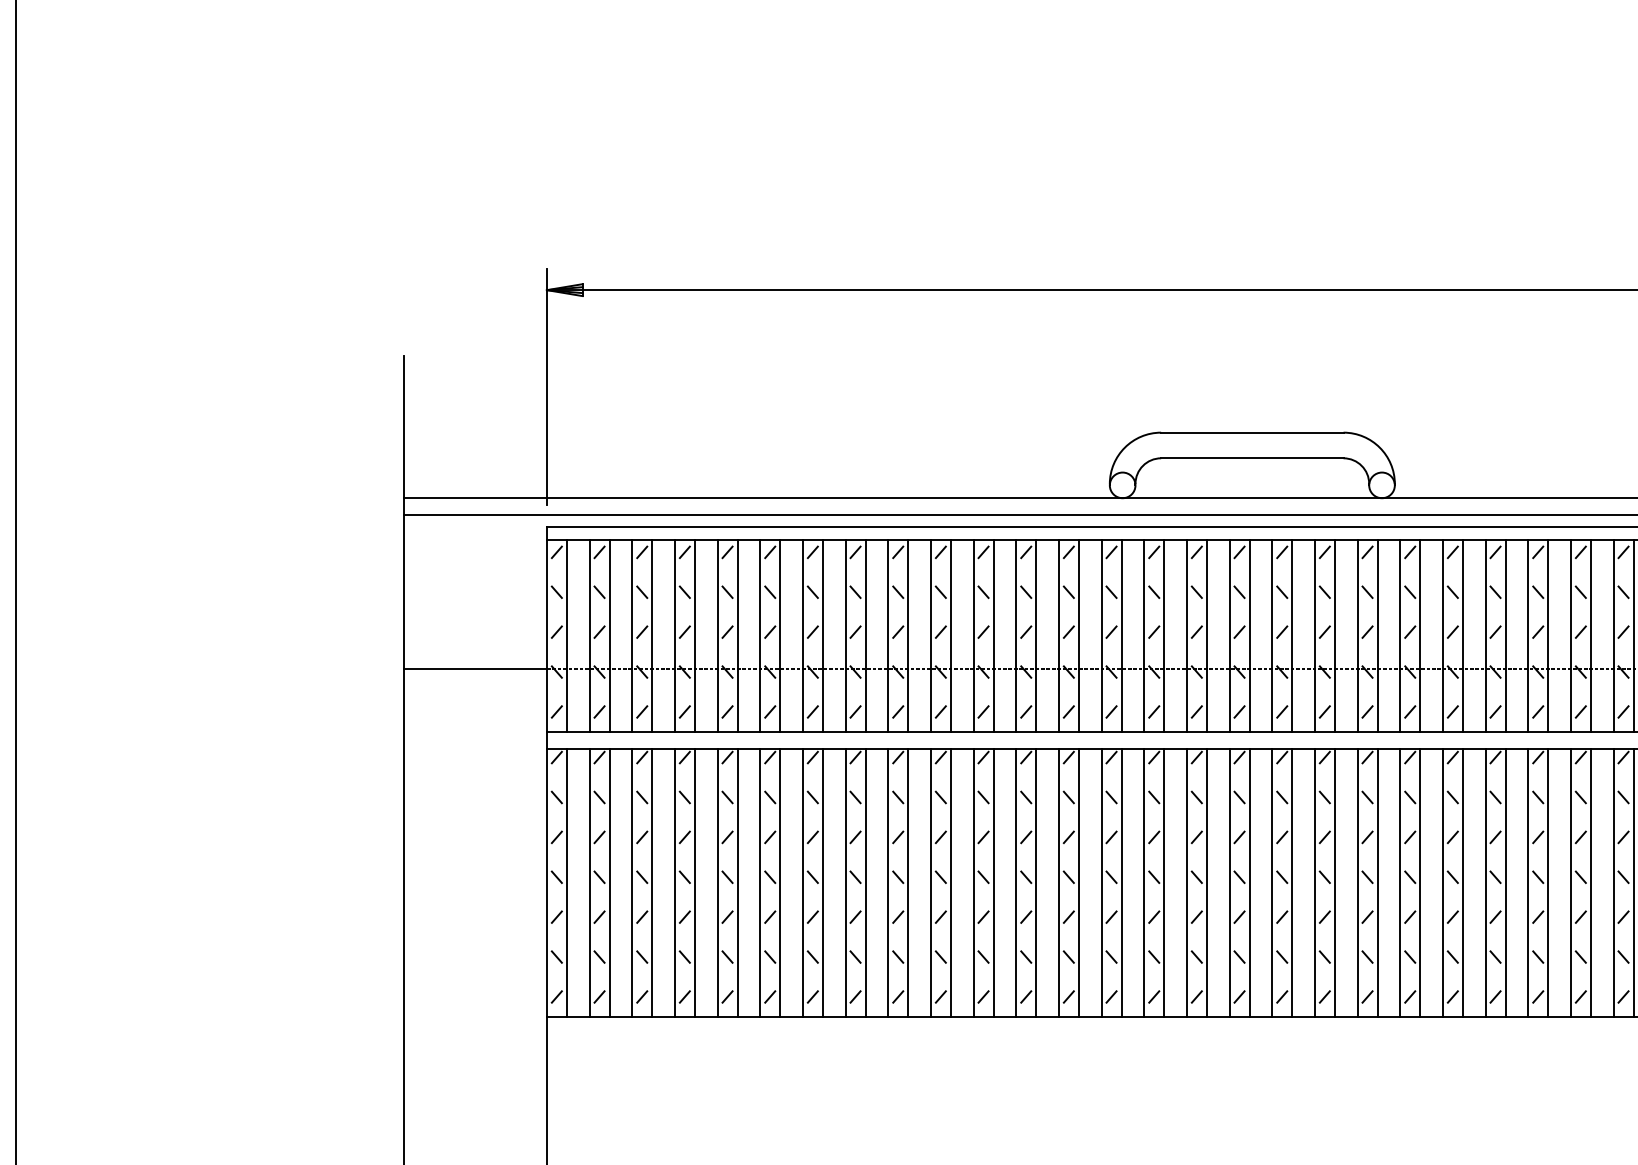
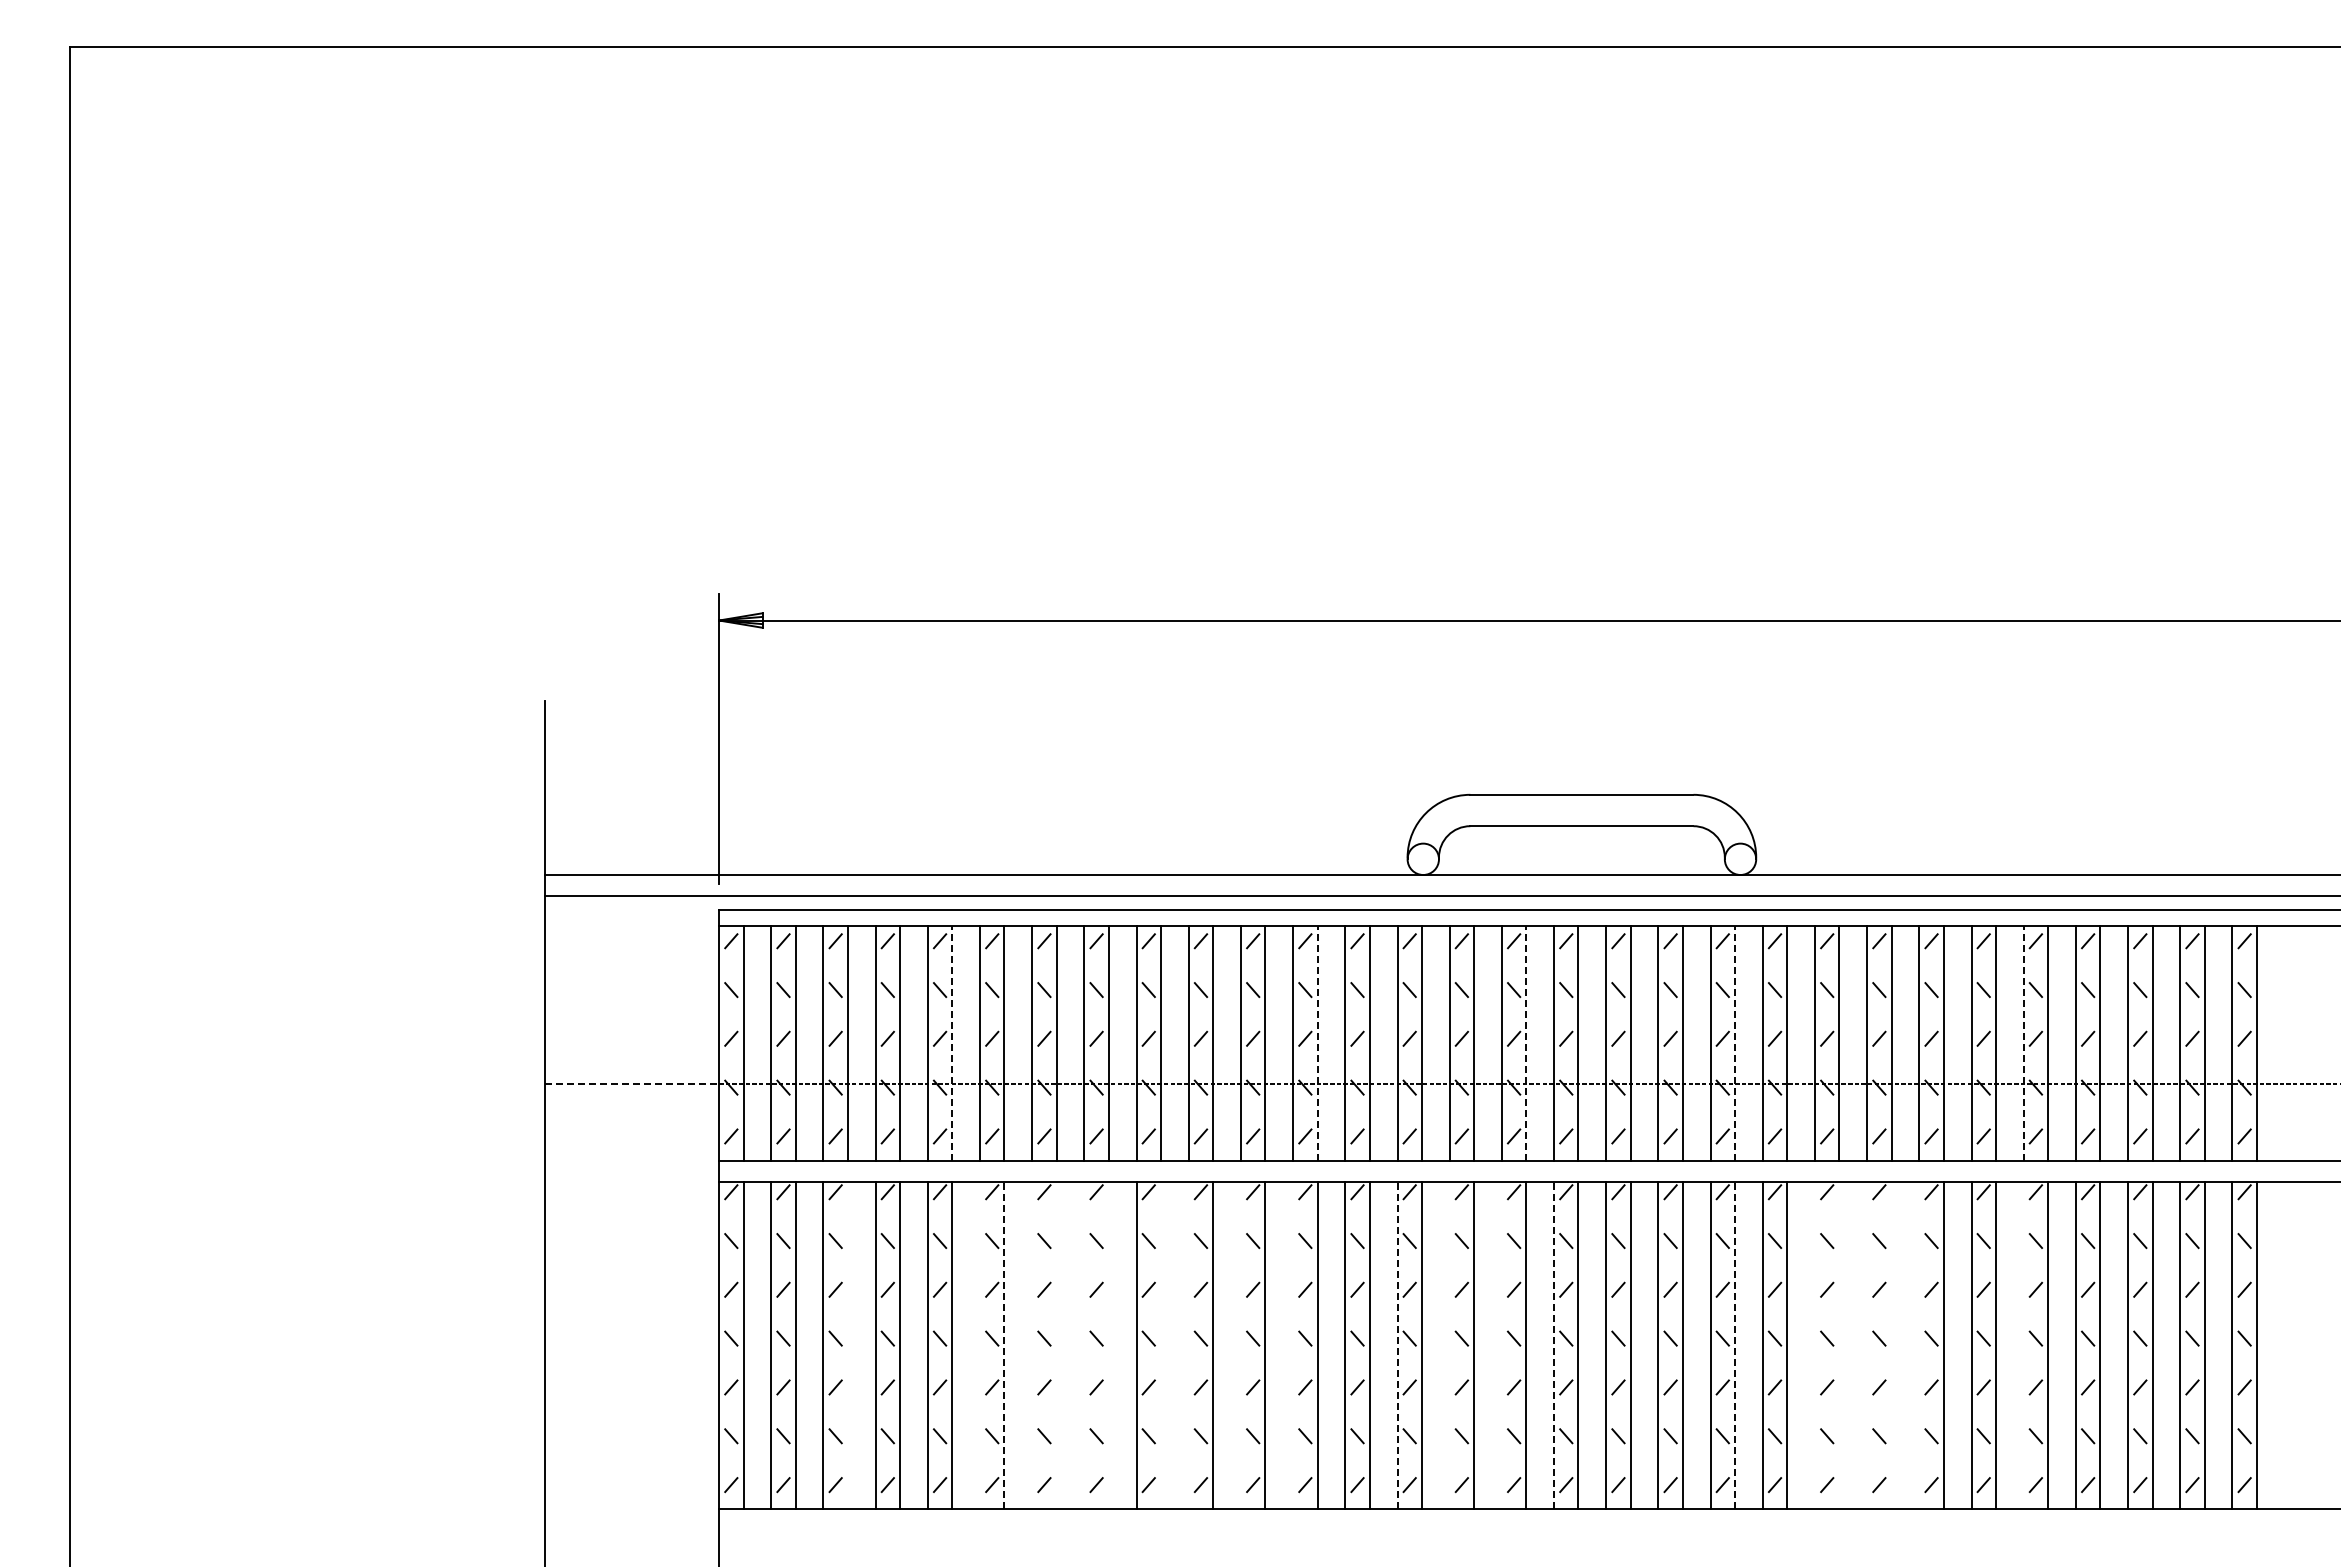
line: (737, 635) -> (952, 1043), solid -> dashed
line: (1036, 635) -> (1317, 1043), solid -> dashed
line: (1207, 635) -> (1526, 1043), solid -> dashed
line: (1377, 635) -> (1735, 1043), solid -> dashed
line: (1613, 635) -> (2023, 1043), solid -> dashed
line: (476, 669) -> (632, 1084), solid -> dashed
line: (651, 882) -> (847, 1345), removed
line: (760, 882) -> (980, 1345), removed
line: (780, 882) -> (1004, 1345), solid -> dashed
line: (803, 882) -> (1032, 1345), removed
line: (822, 882) -> (1056, 1345), removed
line: (845, 882) -> (1084, 1345), removed
line: (865, 882) -> (1108, 1345), removed
line: (908, 882) -> (1161, 1345), removed
line: (930, 882) -> (1188, 1345), removed
line: (973, 882) -> (1240, 1345), removed
line: (1016, 882) -> (1293, 1345), removed
line: (1101, 882) -> (1397, 1345), solid -> dashed
line: (1144, 882) -> (1449, 1345), removed
line: (1186, 882) -> (1501, 1345), removed
line: (1229, 882) -> (1554, 1345), solid -> dashed
line: (1377, 882) -> (1735, 1345), solid -> dashed
line: (1443, 882) -> (1815, 1345), removed
line: (1462, 882) -> (1839, 1345), removed
line: (1485, 882) -> (1867, 1345), removed
line: (1505, 882) -> (1891, 1345), removed
line: (1528, 882) -> (1919, 1345), removed
line: (1613, 882) -> (2023, 1345), removed

